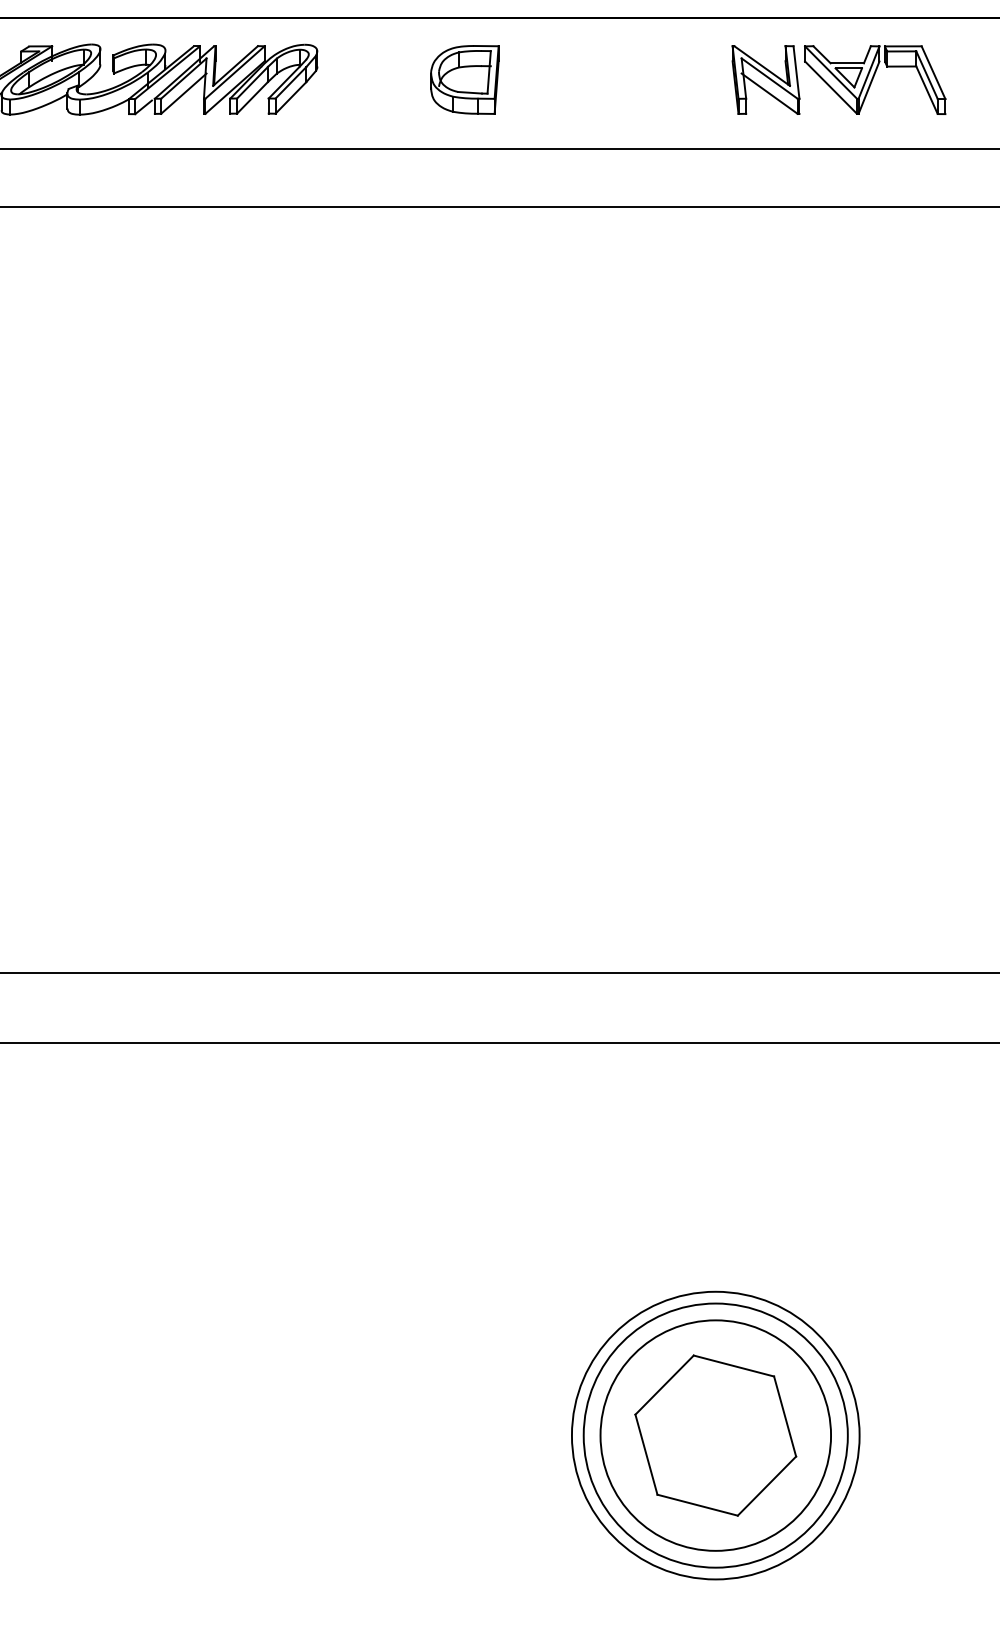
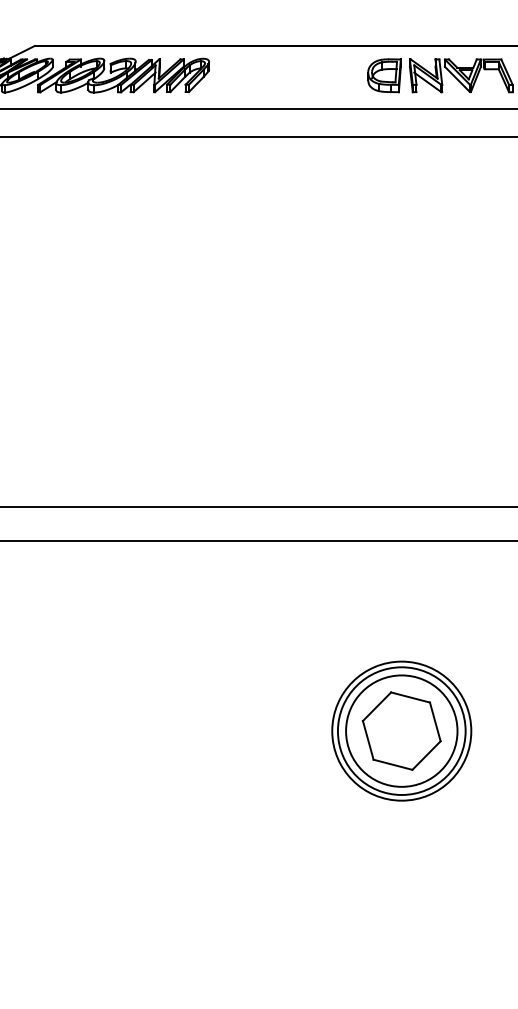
part: (464, 79) -> (384, 75), moved

